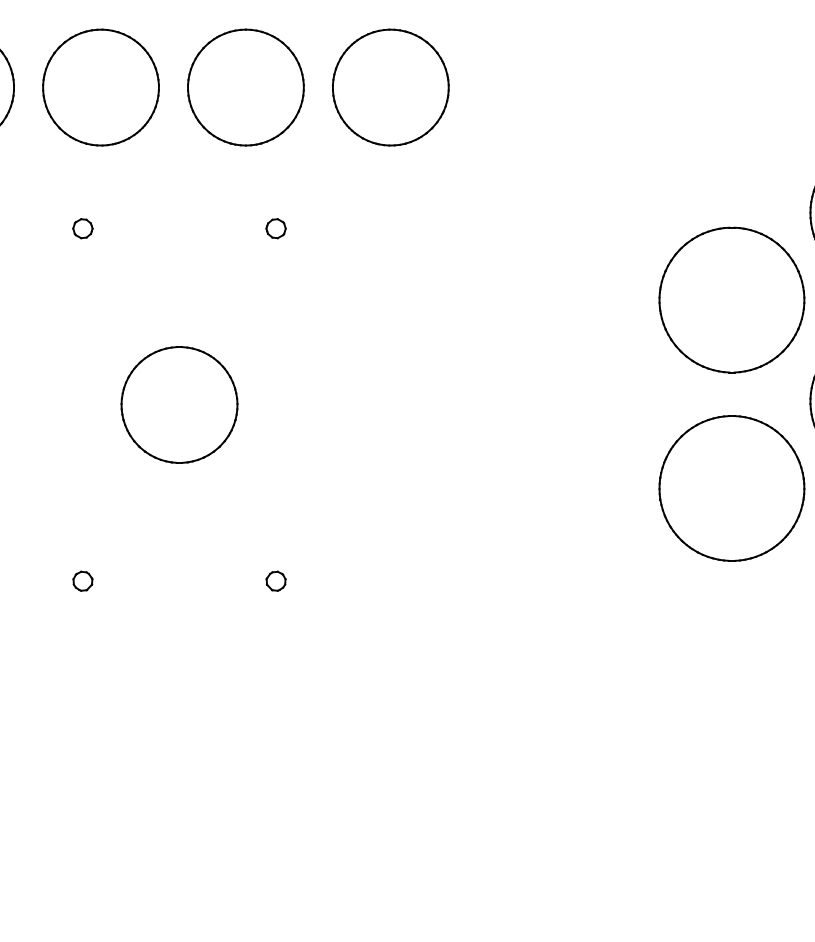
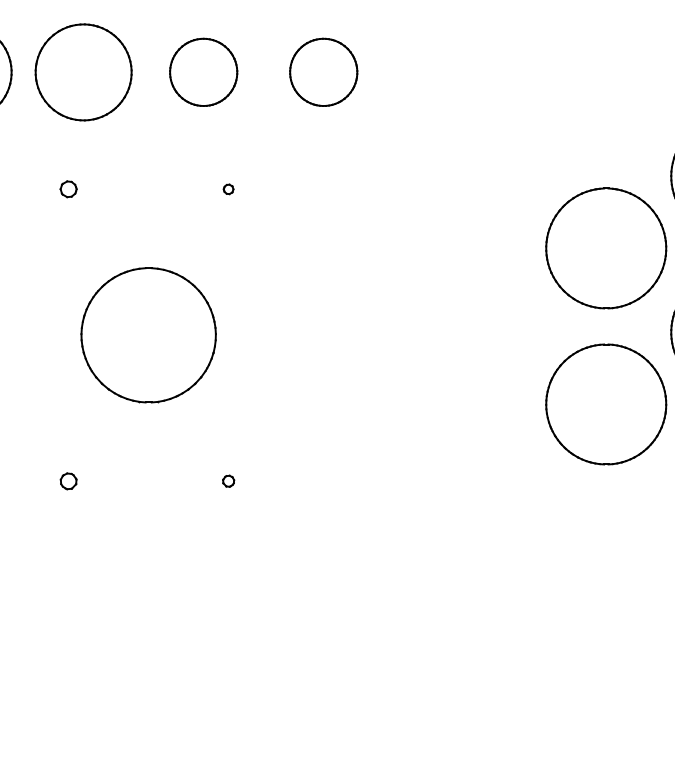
part: (245, 87) -> (203, 72), size x0.7
part: (390, 87) -> (323, 72), size x0.7
part: (275, 228) -> (228, 189), size x0.6
part: (179, 404) -> (148, 334), size x1.4
part: (275, 580) -> (228, 480), size x0.7

